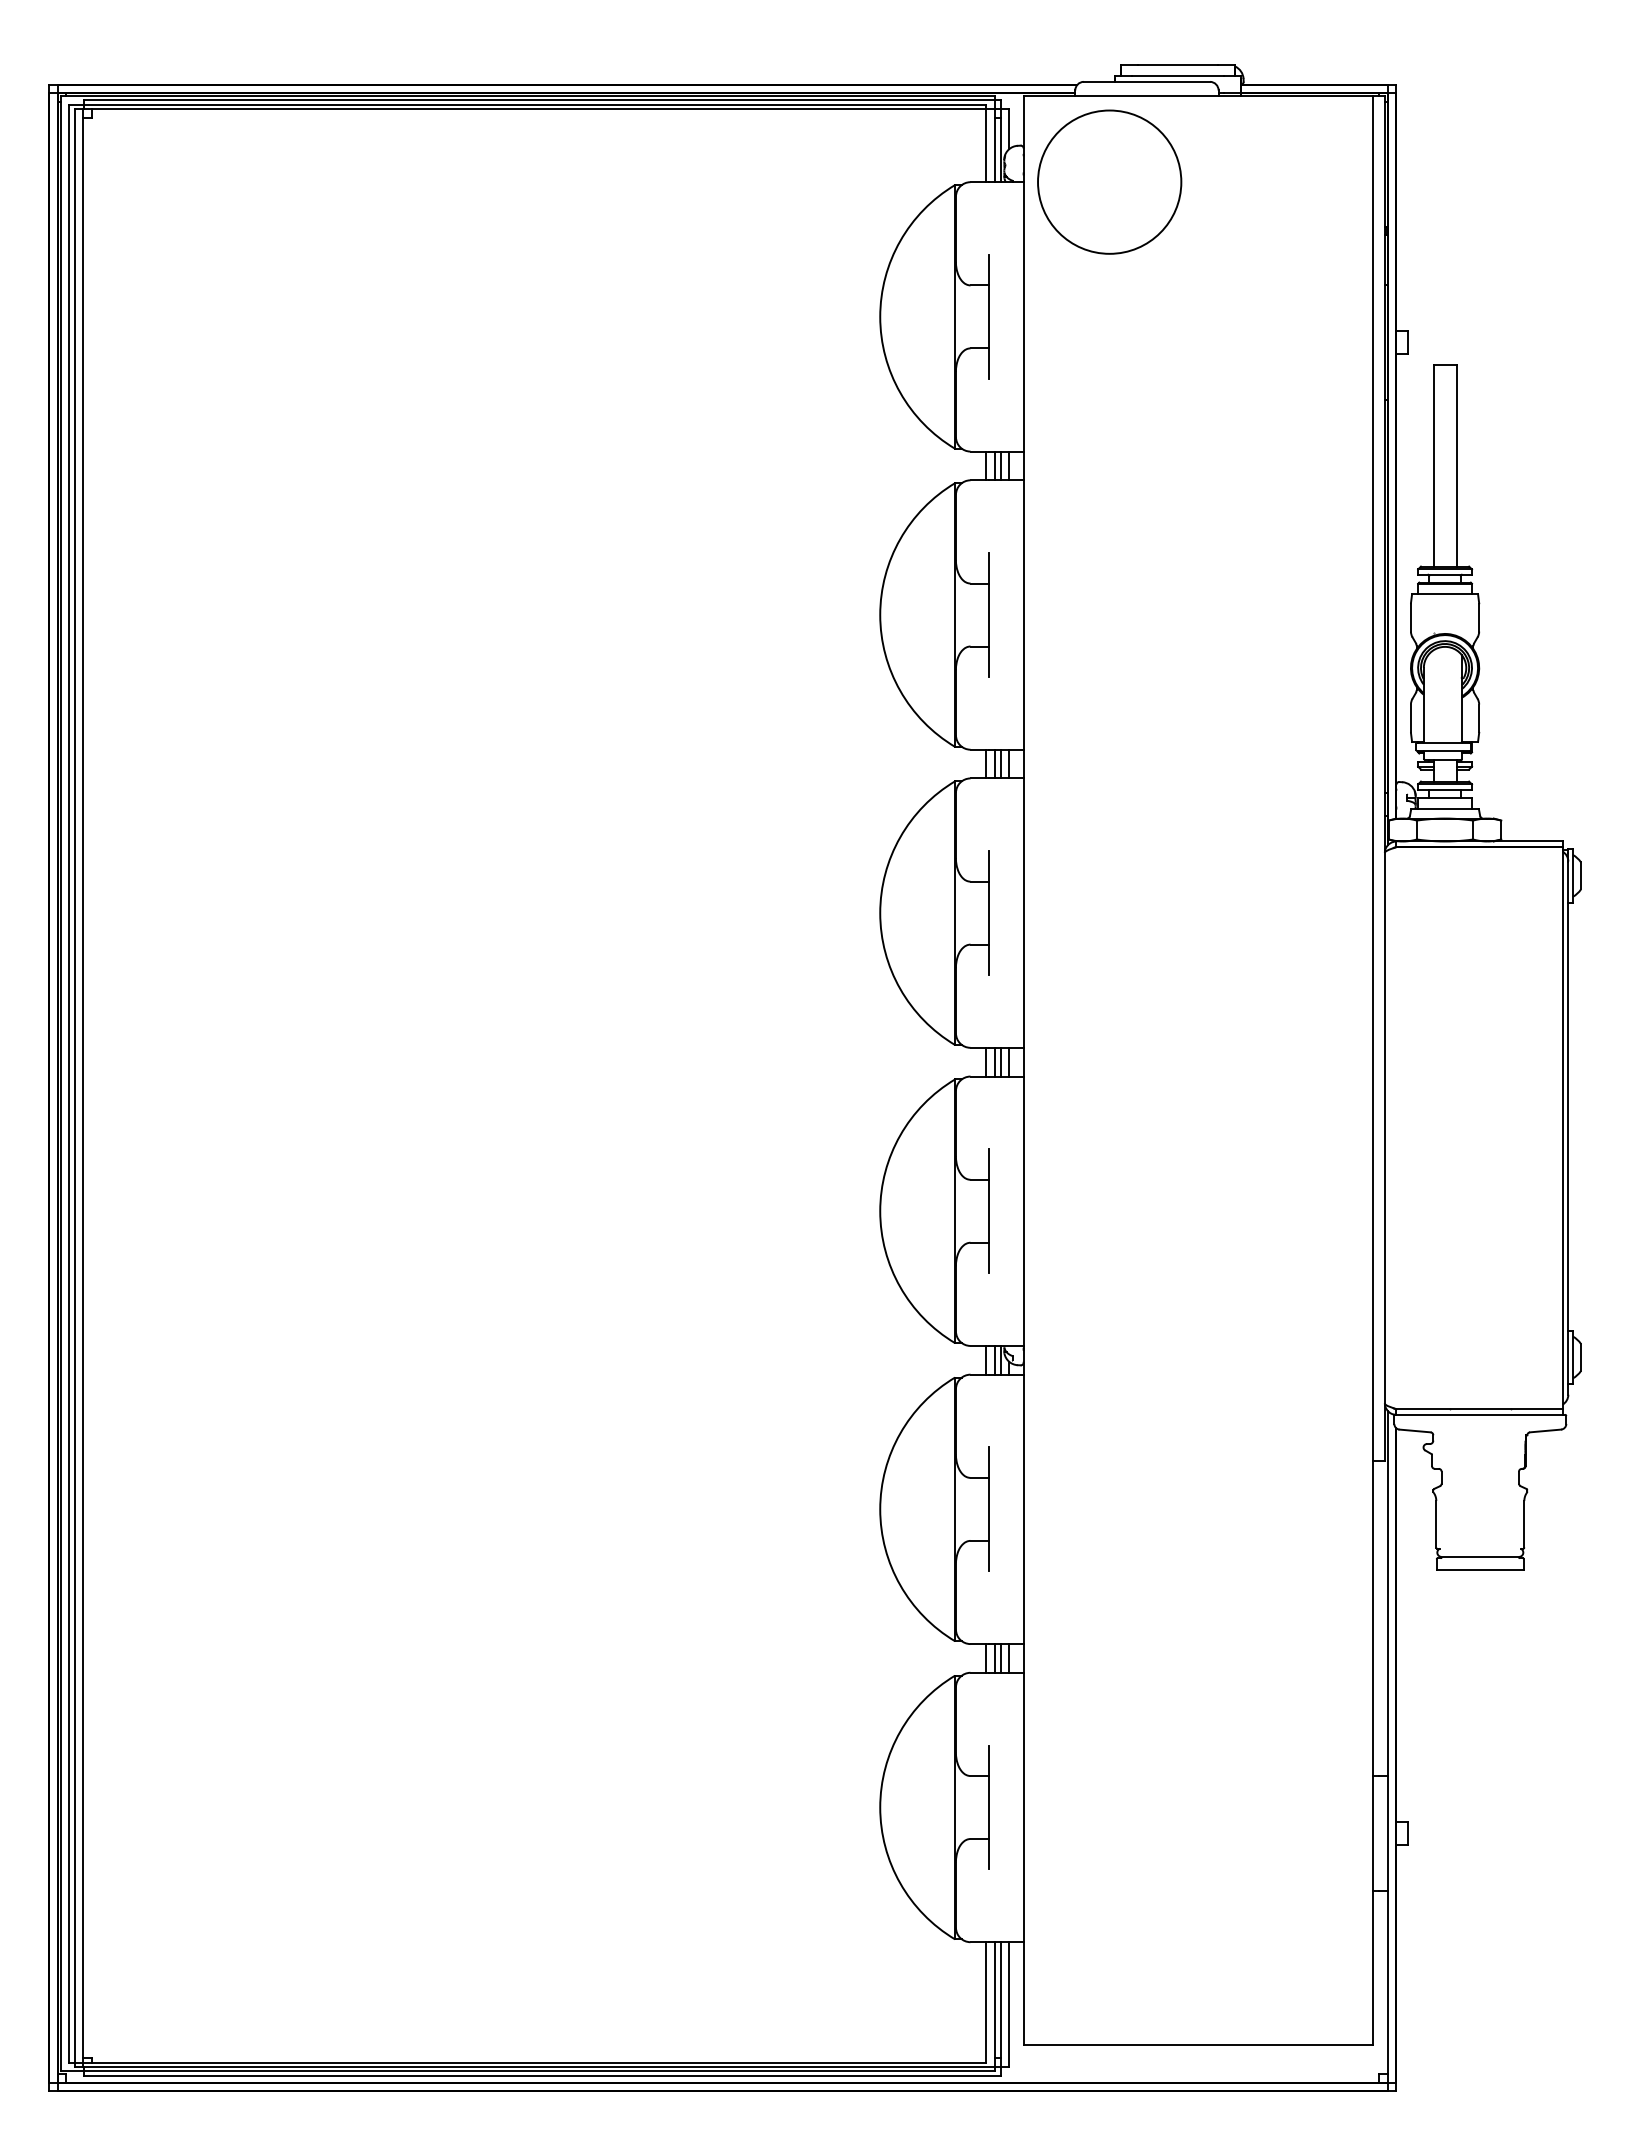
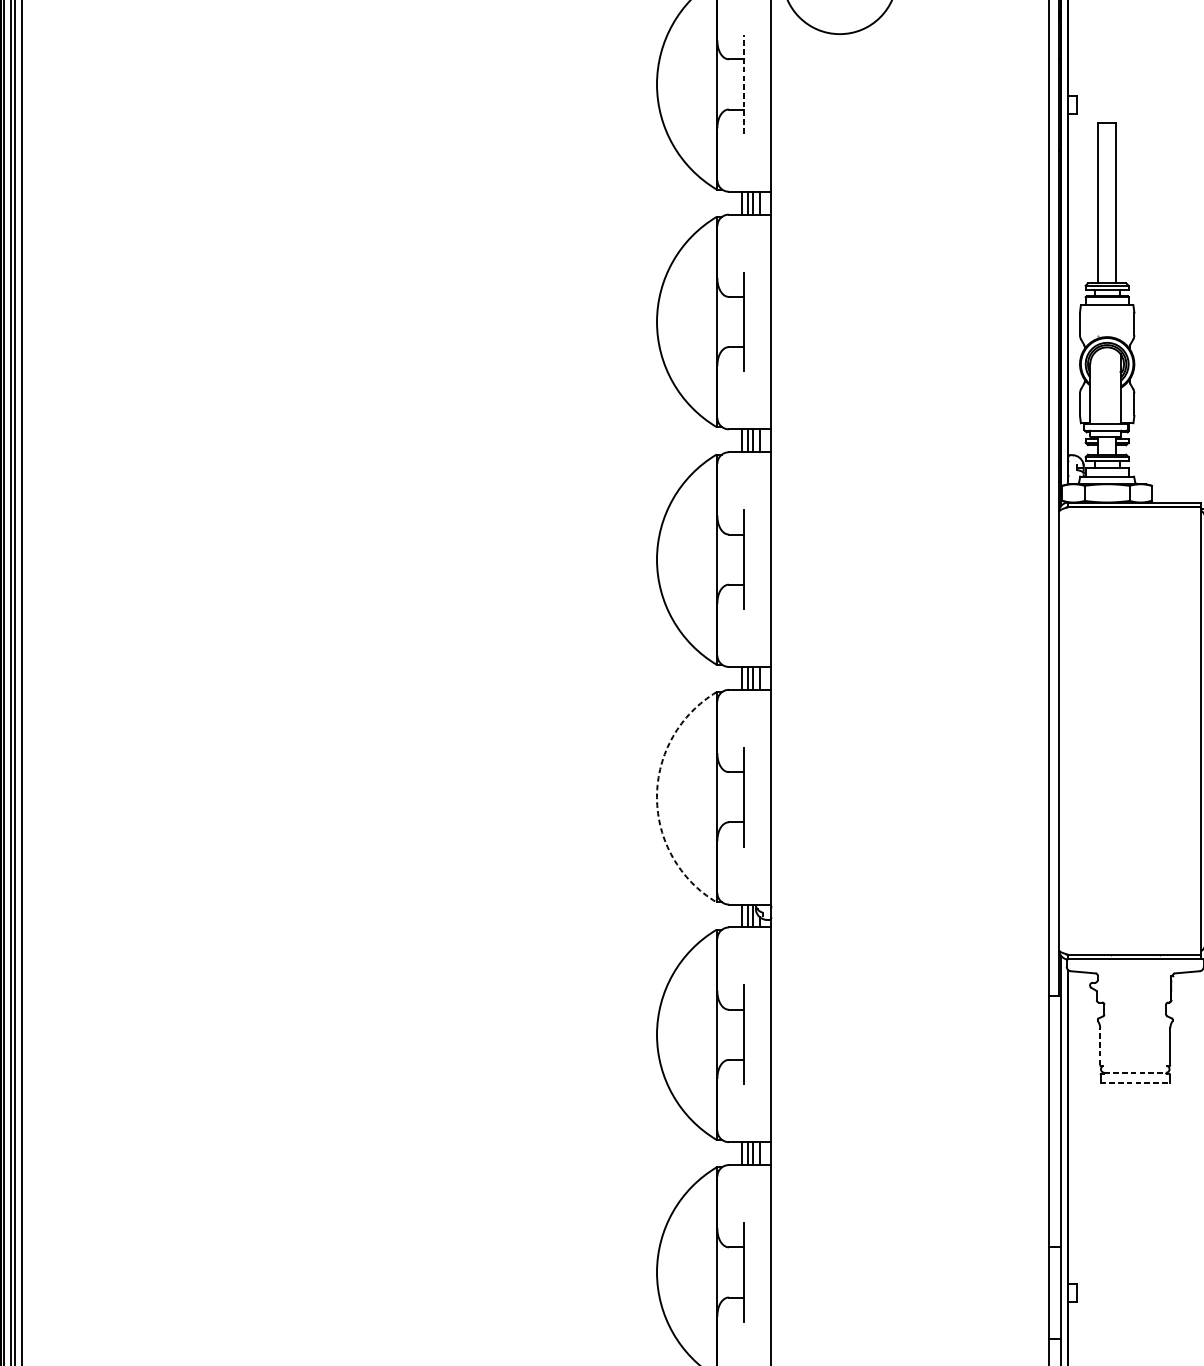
line: (989, 316) -> (744, 84), solid -> dashed
arc: (880, 1211) -> (657, 797), solid -> dashed
line: (1436, 1523) -> (1100, 1046), solid -> dashed
line: (1480, 1556) -> (1135, 1072), solid -> dashed
line: (1480, 1569) -> (1135, 1082), solid -> dashed

